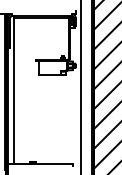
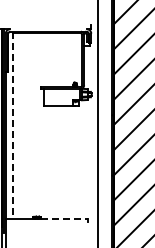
line: (13, 90) -> (12, 125), solid -> dashed
line: (54, 163) -> (64, 218), solid -> dashed

